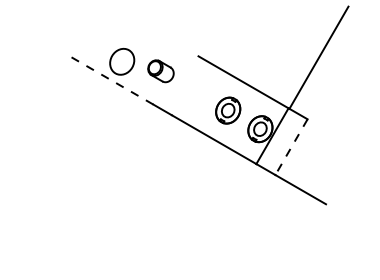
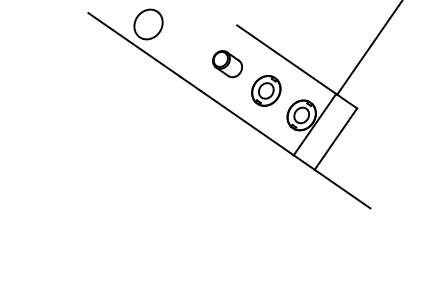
part: (160, 71) -> (226, 64), moved
line: (111, 80) -> (134, 45), dashed -> solid
line: (291, 147) -> (335, 139), dashed -> solid

